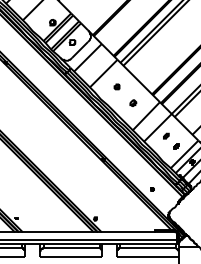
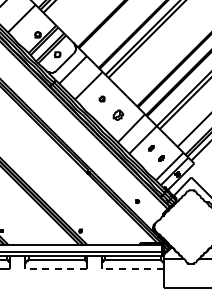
part: (133, 103) -> (118, 115), size x1.6
line: (70, 257) -> (55, 269), solid -> dashed
line: (147, 257) -> (132, 269), solid -> dashed

